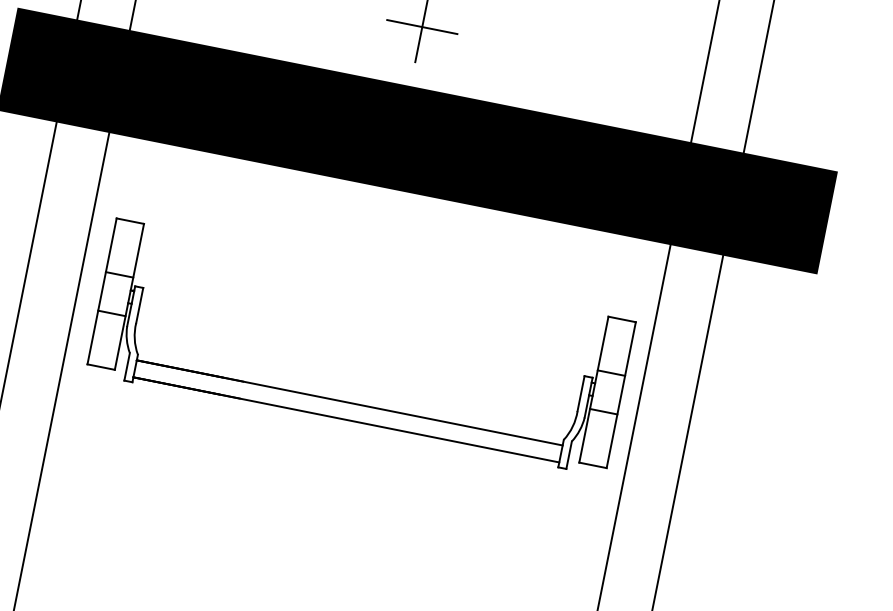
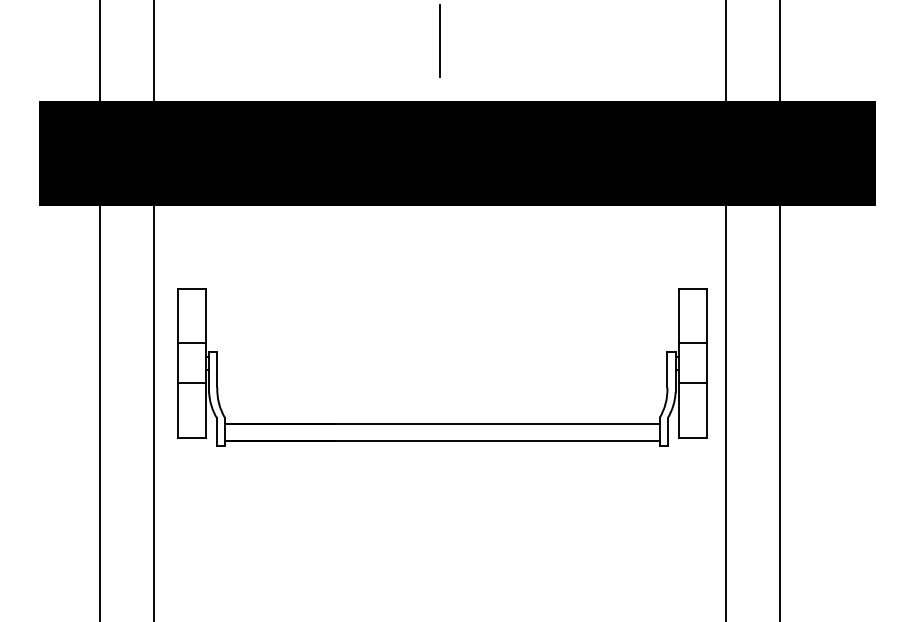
line: (421, 27) -> (439, 41), removed

